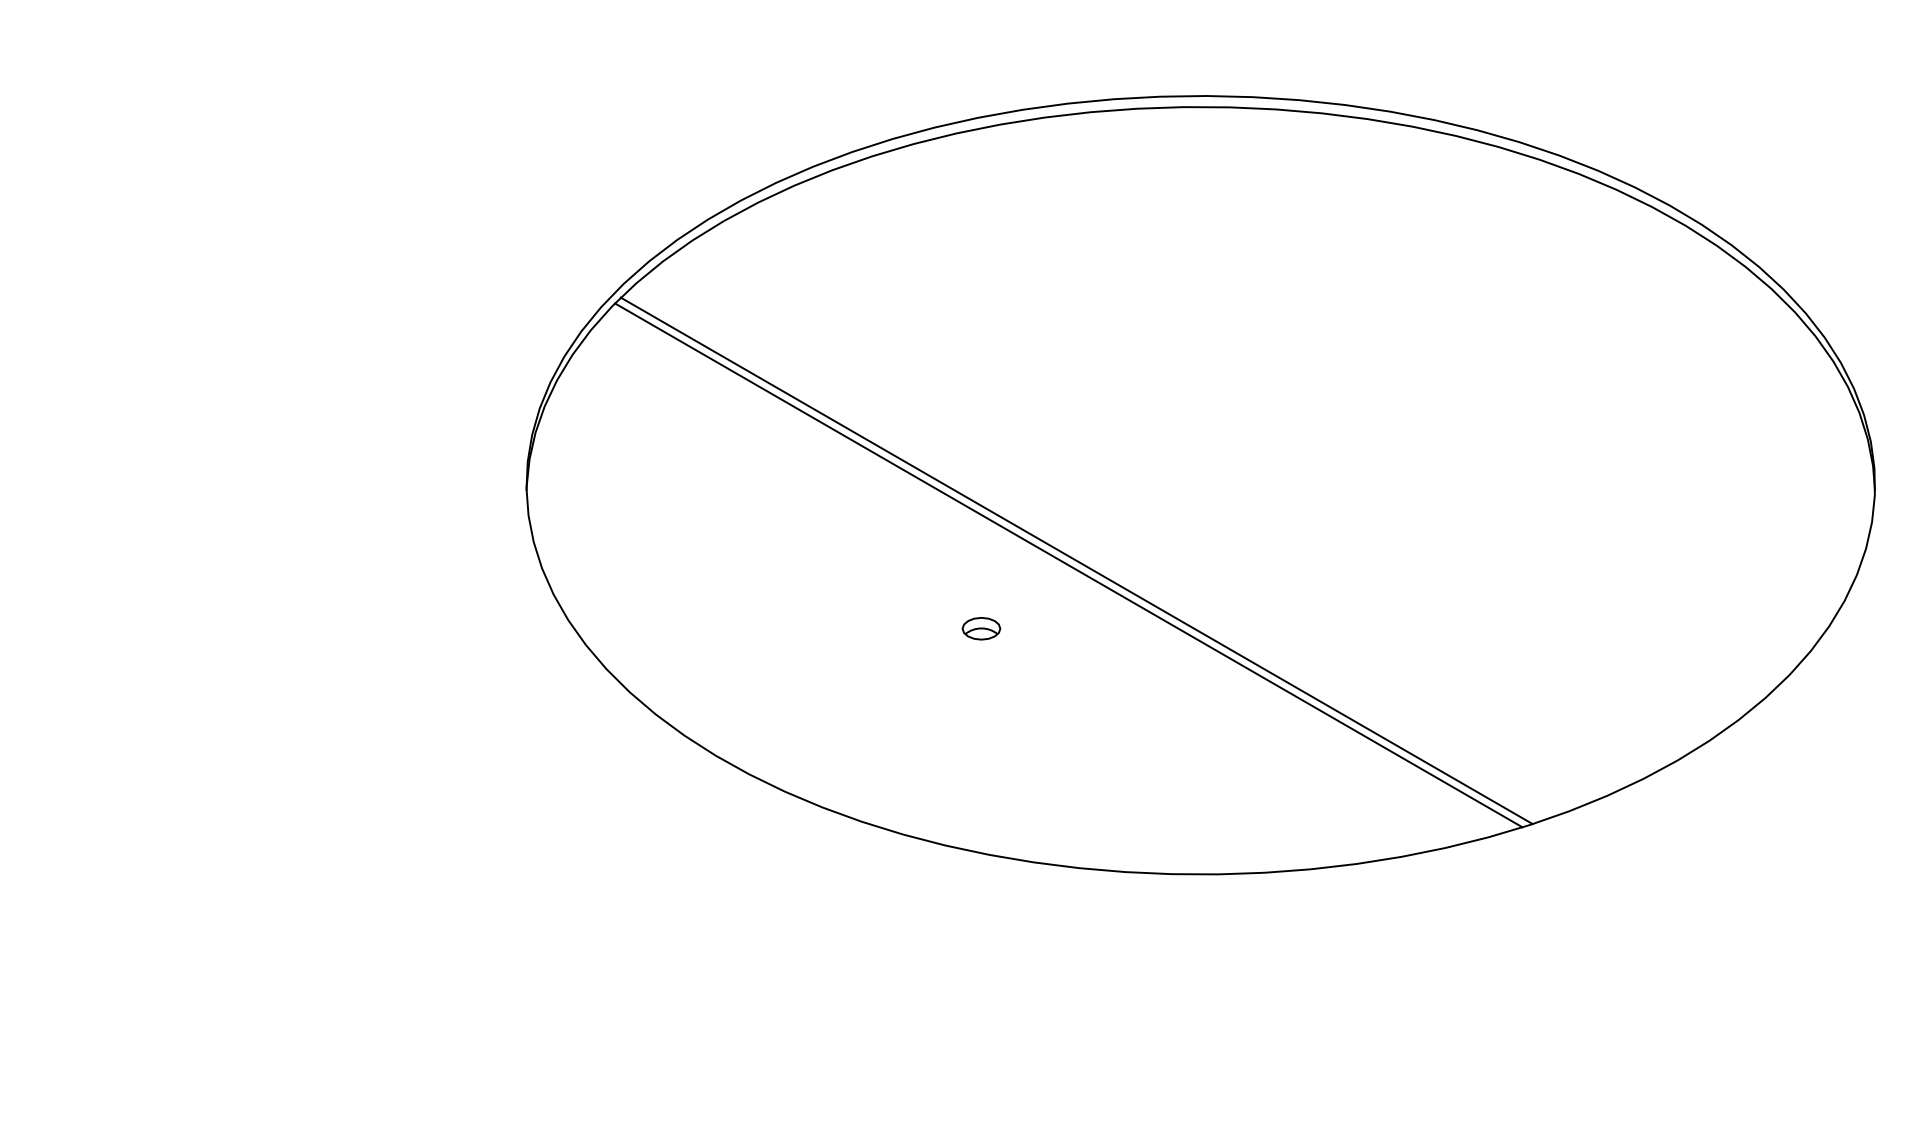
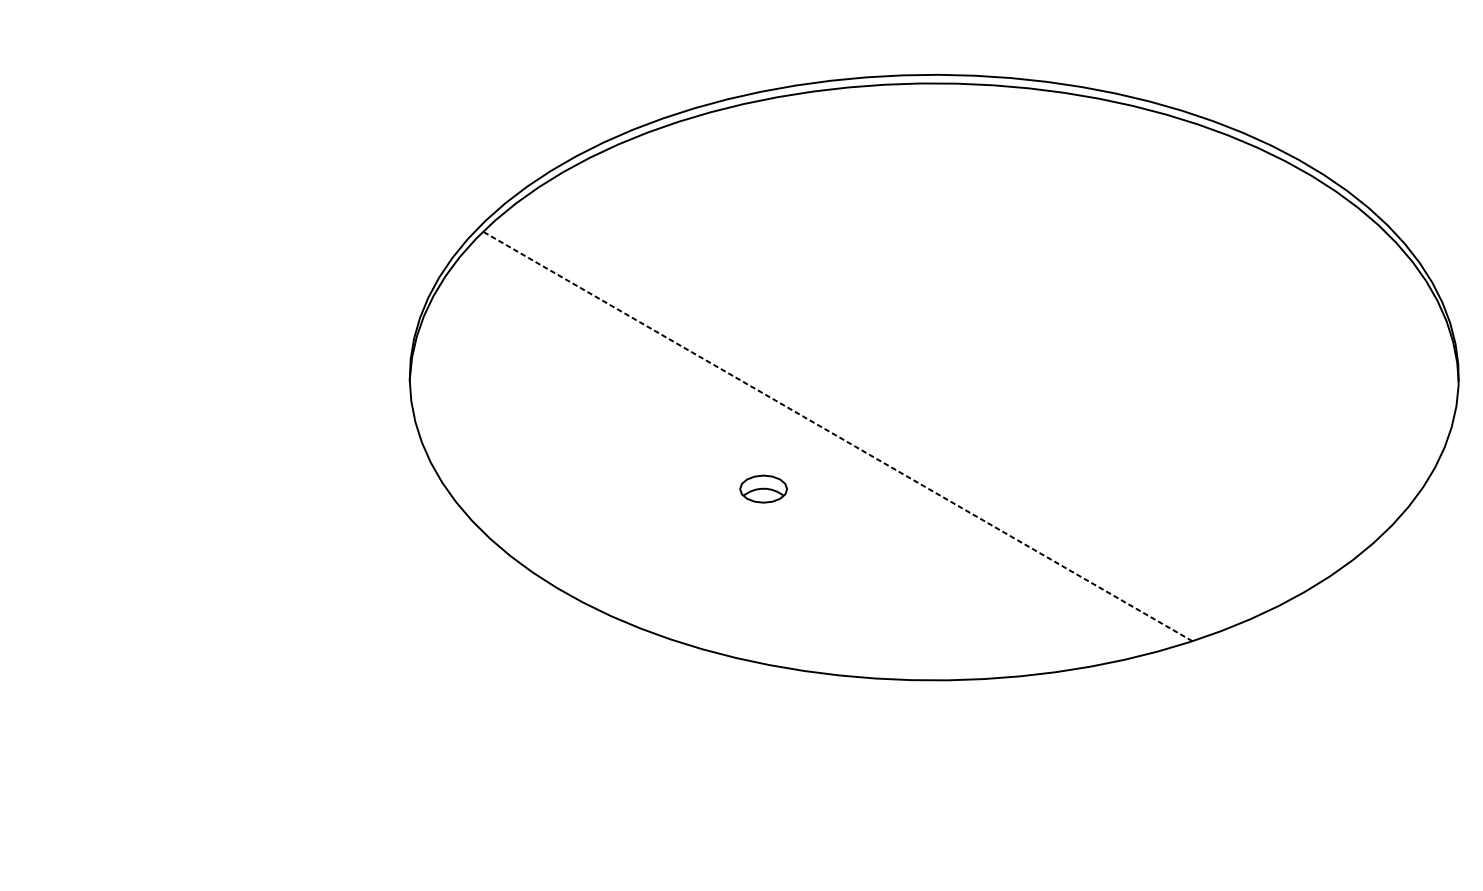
line: (1076, 560) -> (837, 436), solid -> dashed
line: (1068, 565) -> (831, 440), removed
part: (981, 628) -> (763, 489), size x1.6

